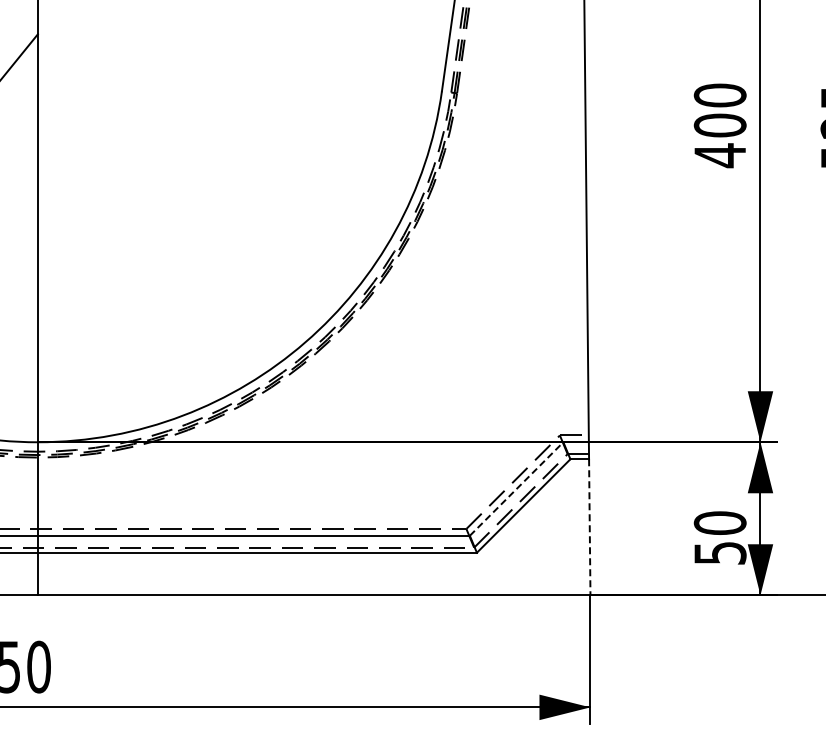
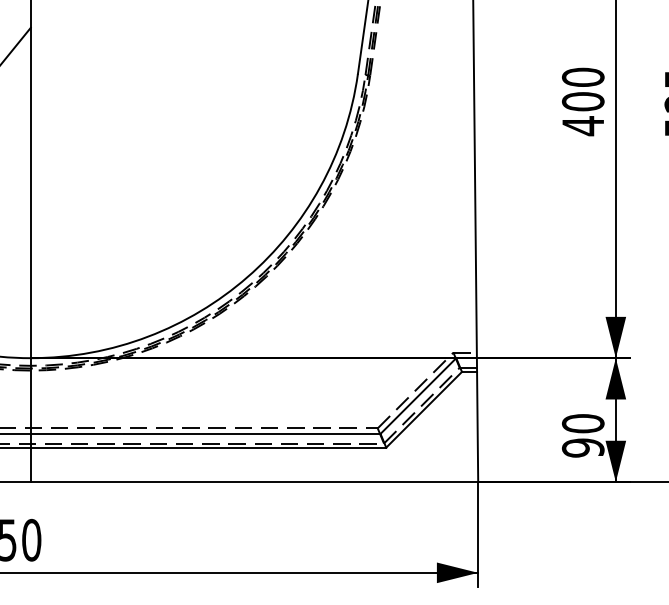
line: (516, 488) -> (418, 395), dashed -> solid
line: (589, 527) -> (477, 427), dashed -> solid
text: (719, 553) -> (582, 448), 50 -> 90

